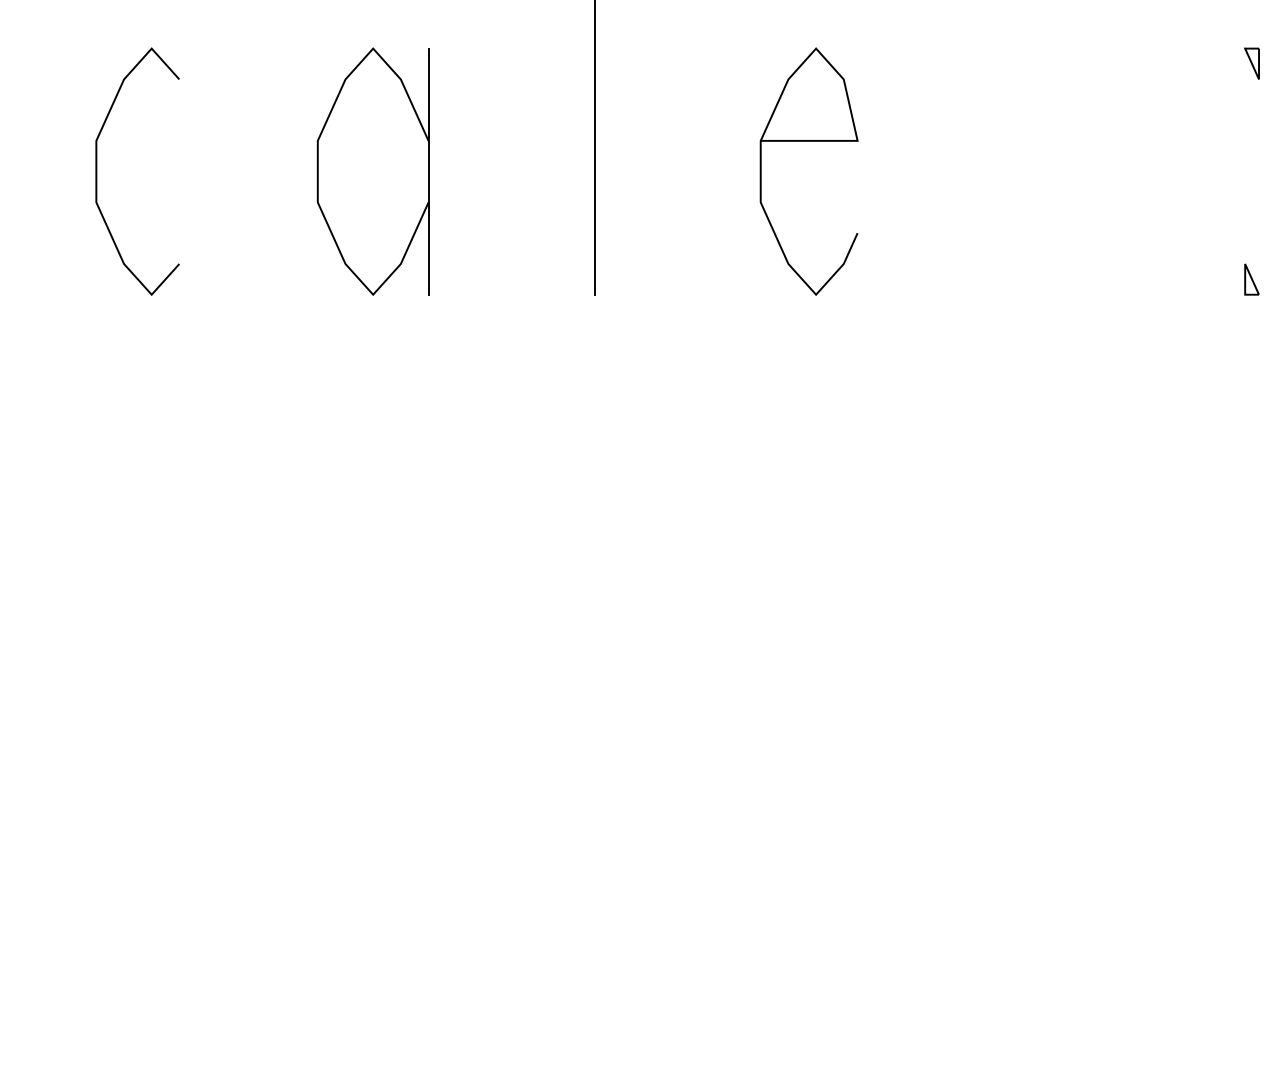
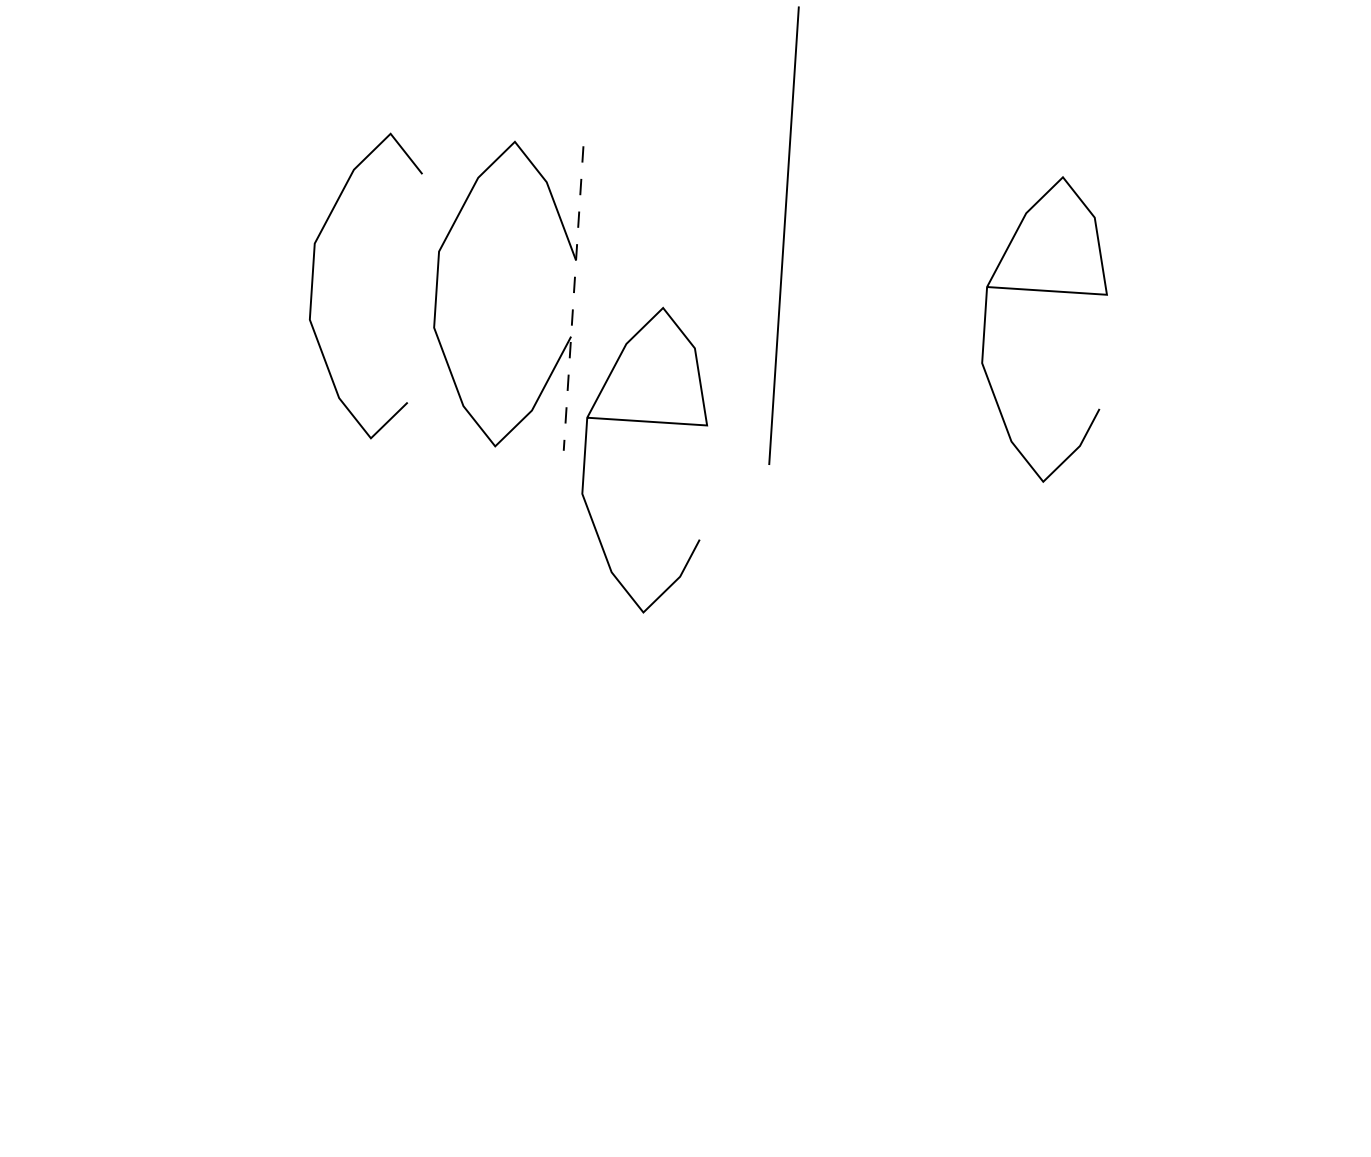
curve: (97, 171) -> (313, 281), moved
line: (428, 172) -> (573, 299), solid -> dashed
curve: (493, 267) -> (646, 422), added

